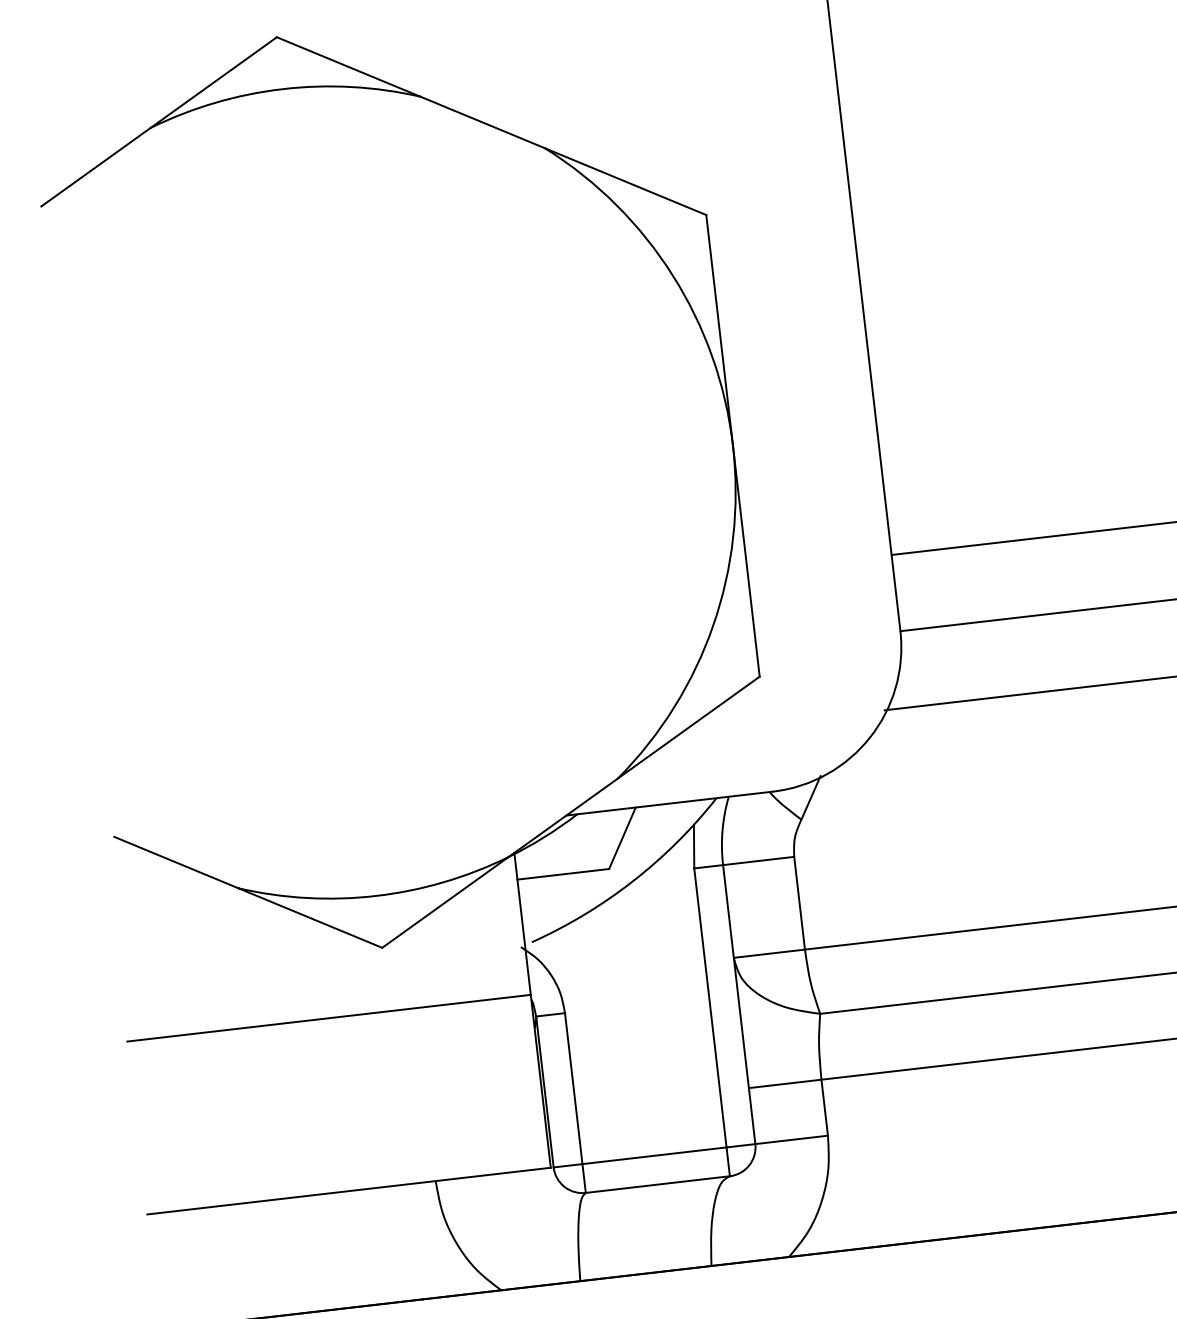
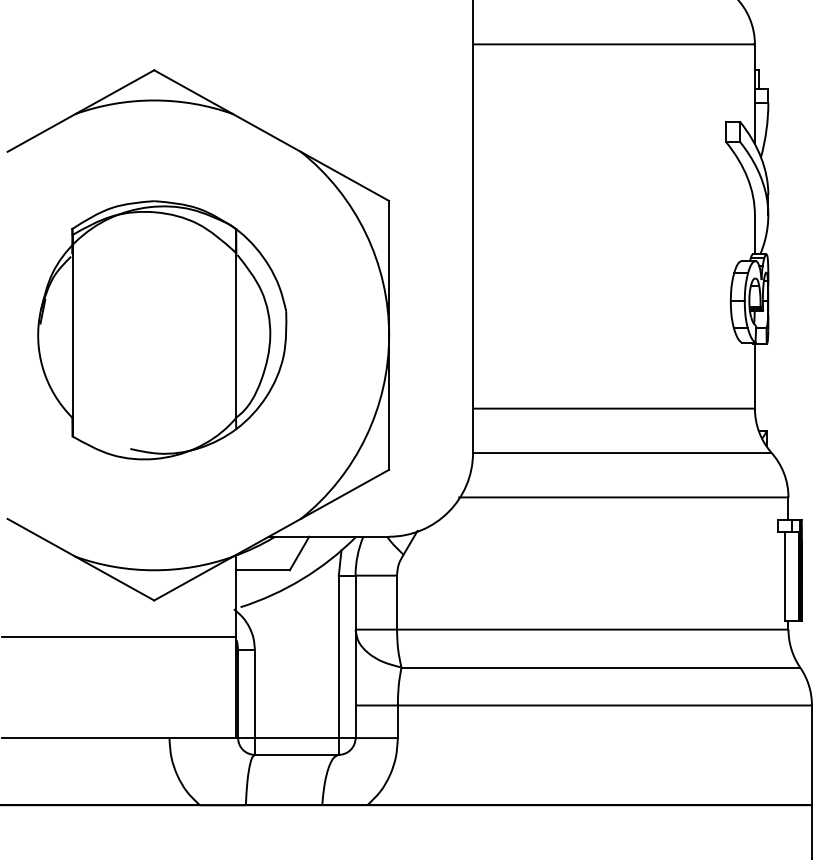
part: (342, 482) -> (162, 330), added

